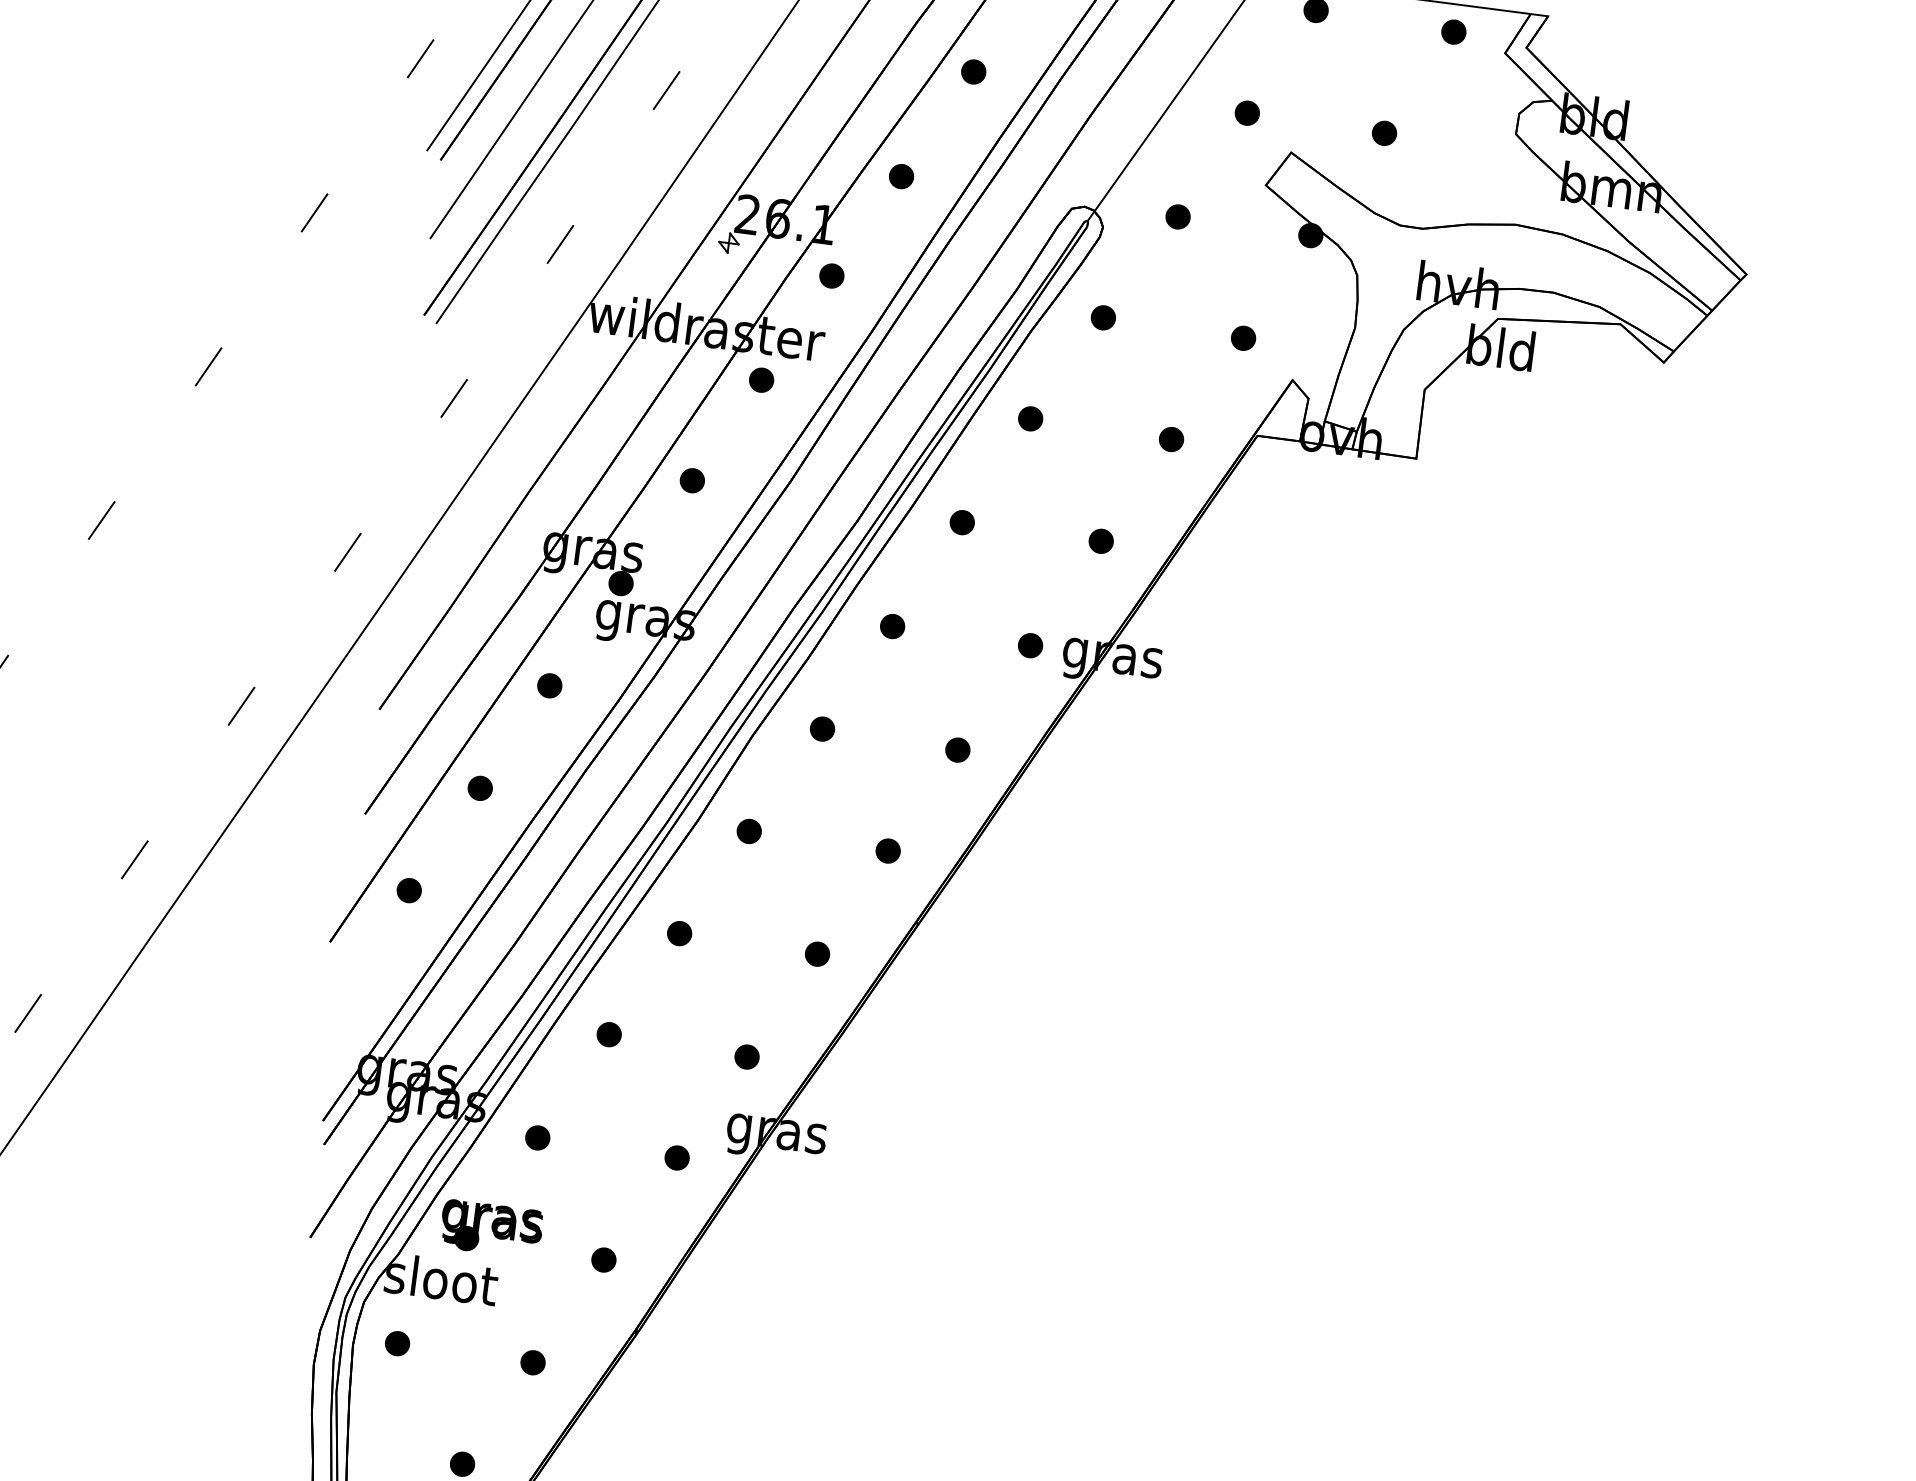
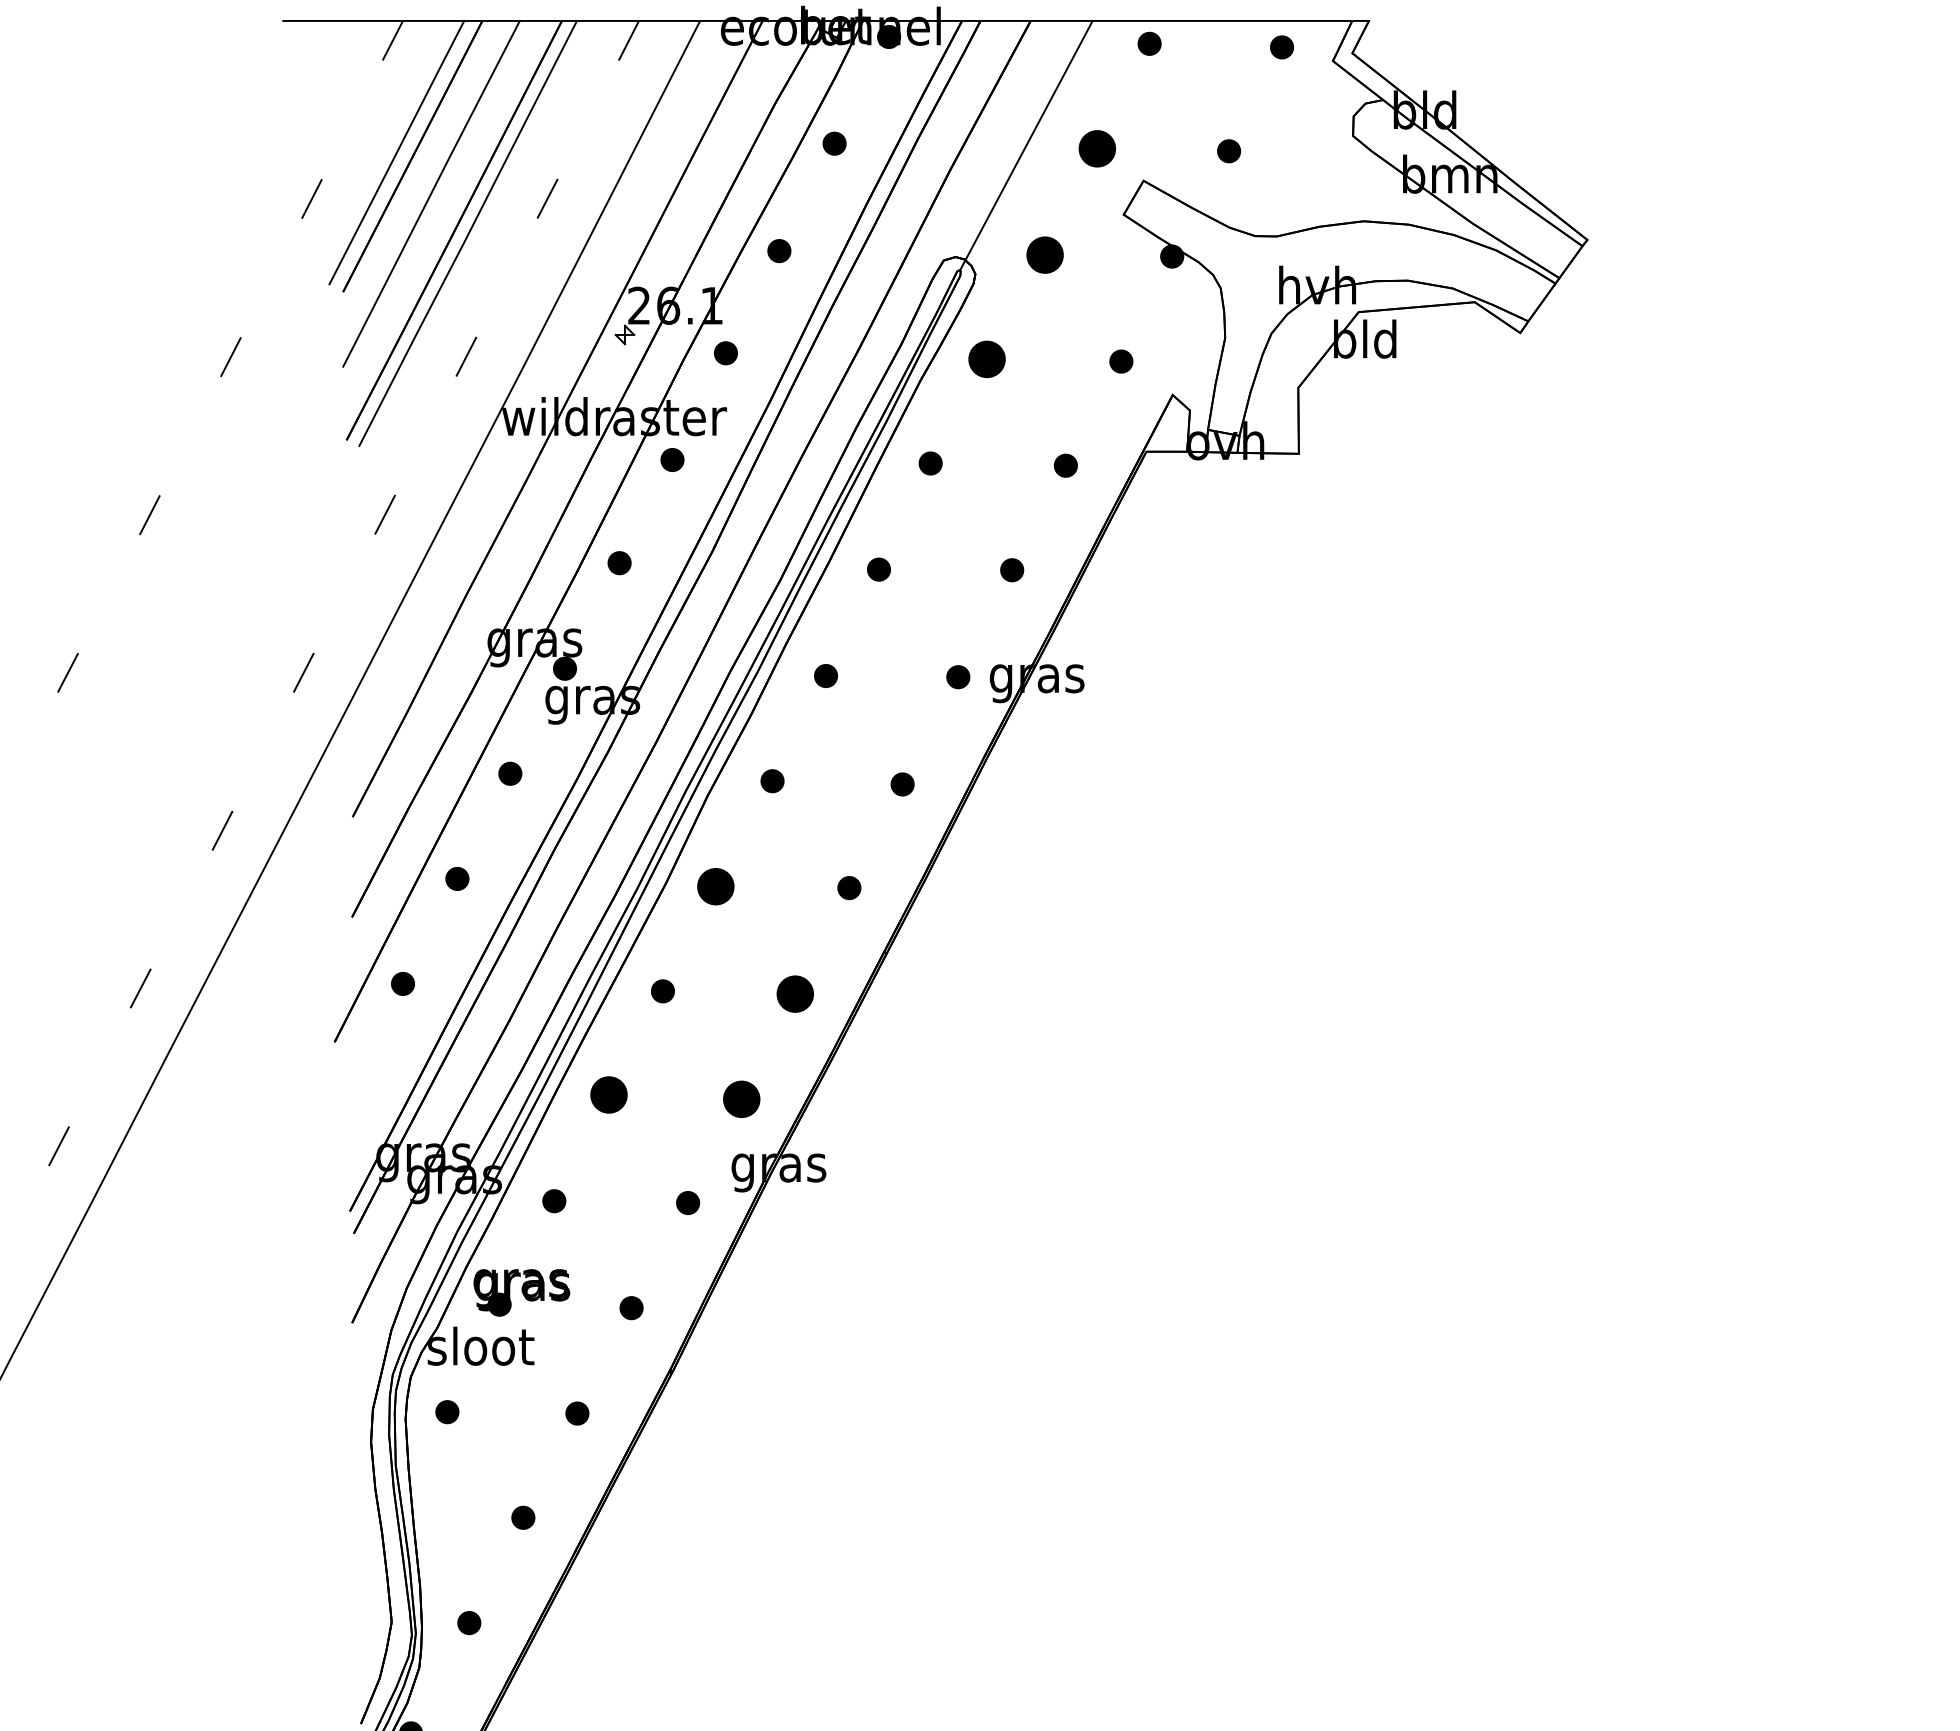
part: (1247, 113) -> (1097, 149), size x1.6
part: (1177, 217) -> (1044, 255), size x1.6
part: (1103, 317) -> (986, 359), size x1.6
part: (749, 831) -> (716, 886), size x1.6
part: (817, 953) -> (795, 993), size x1.6
part: (608, 1034) -> (608, 1095), size x1.6
part: (746, 1057) -> (741, 1099), size x1.6

